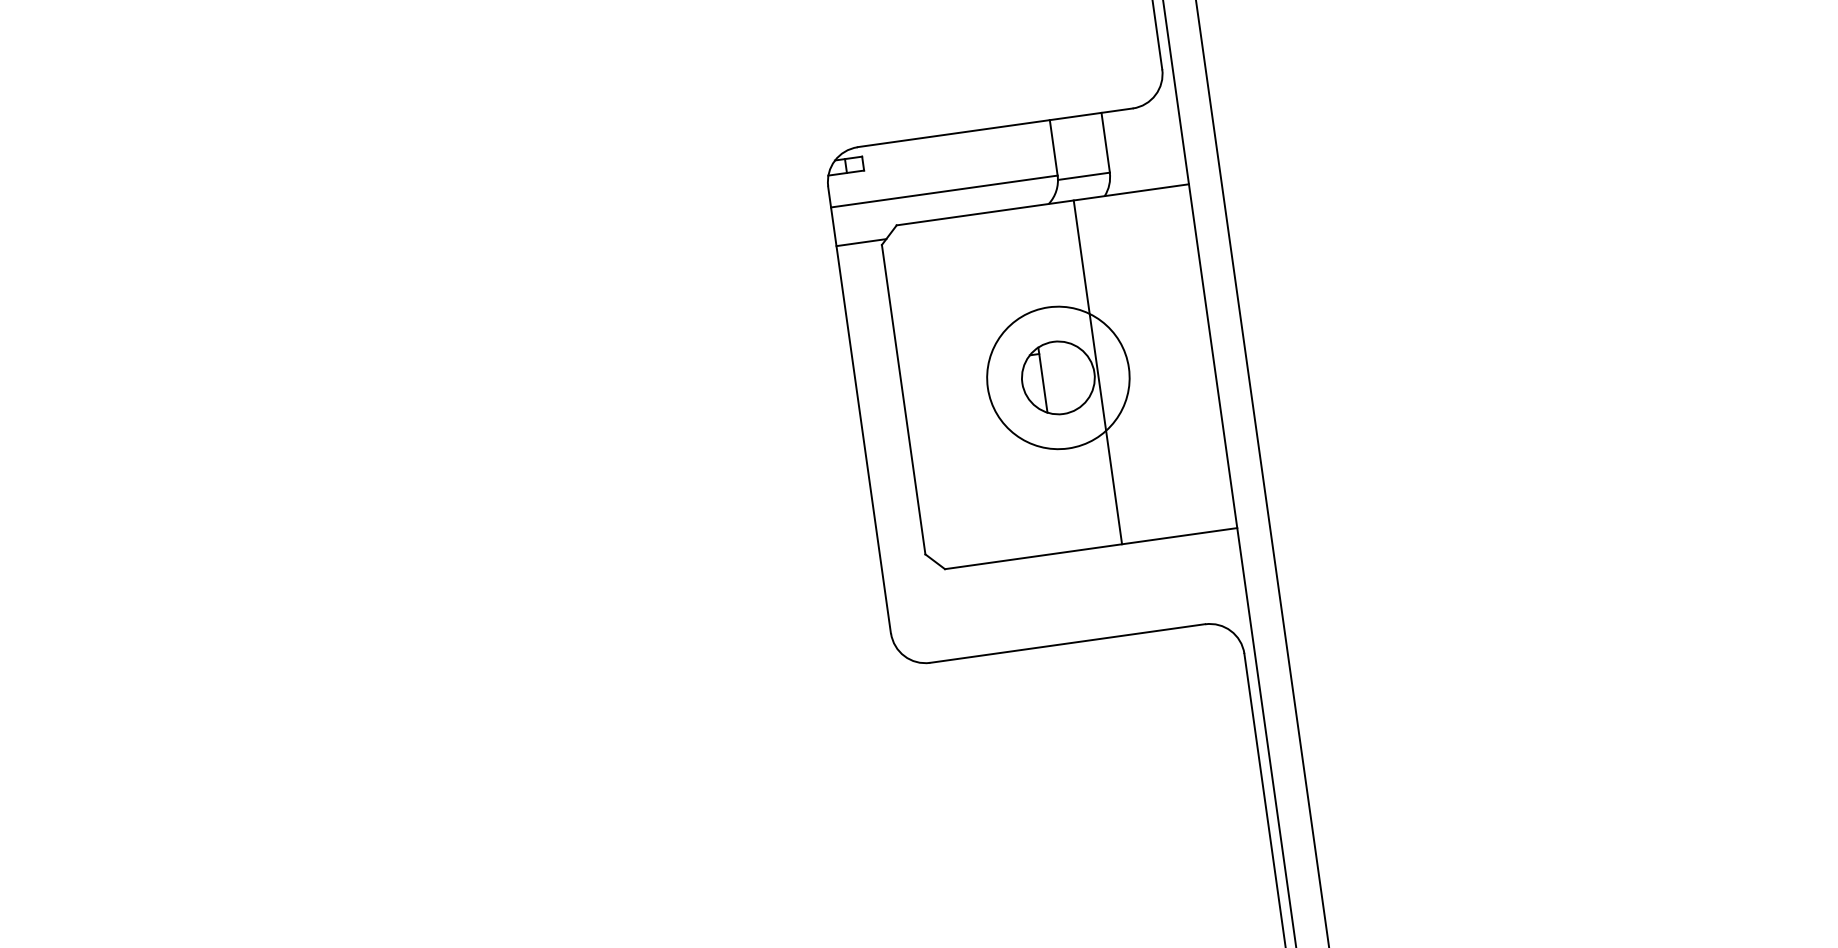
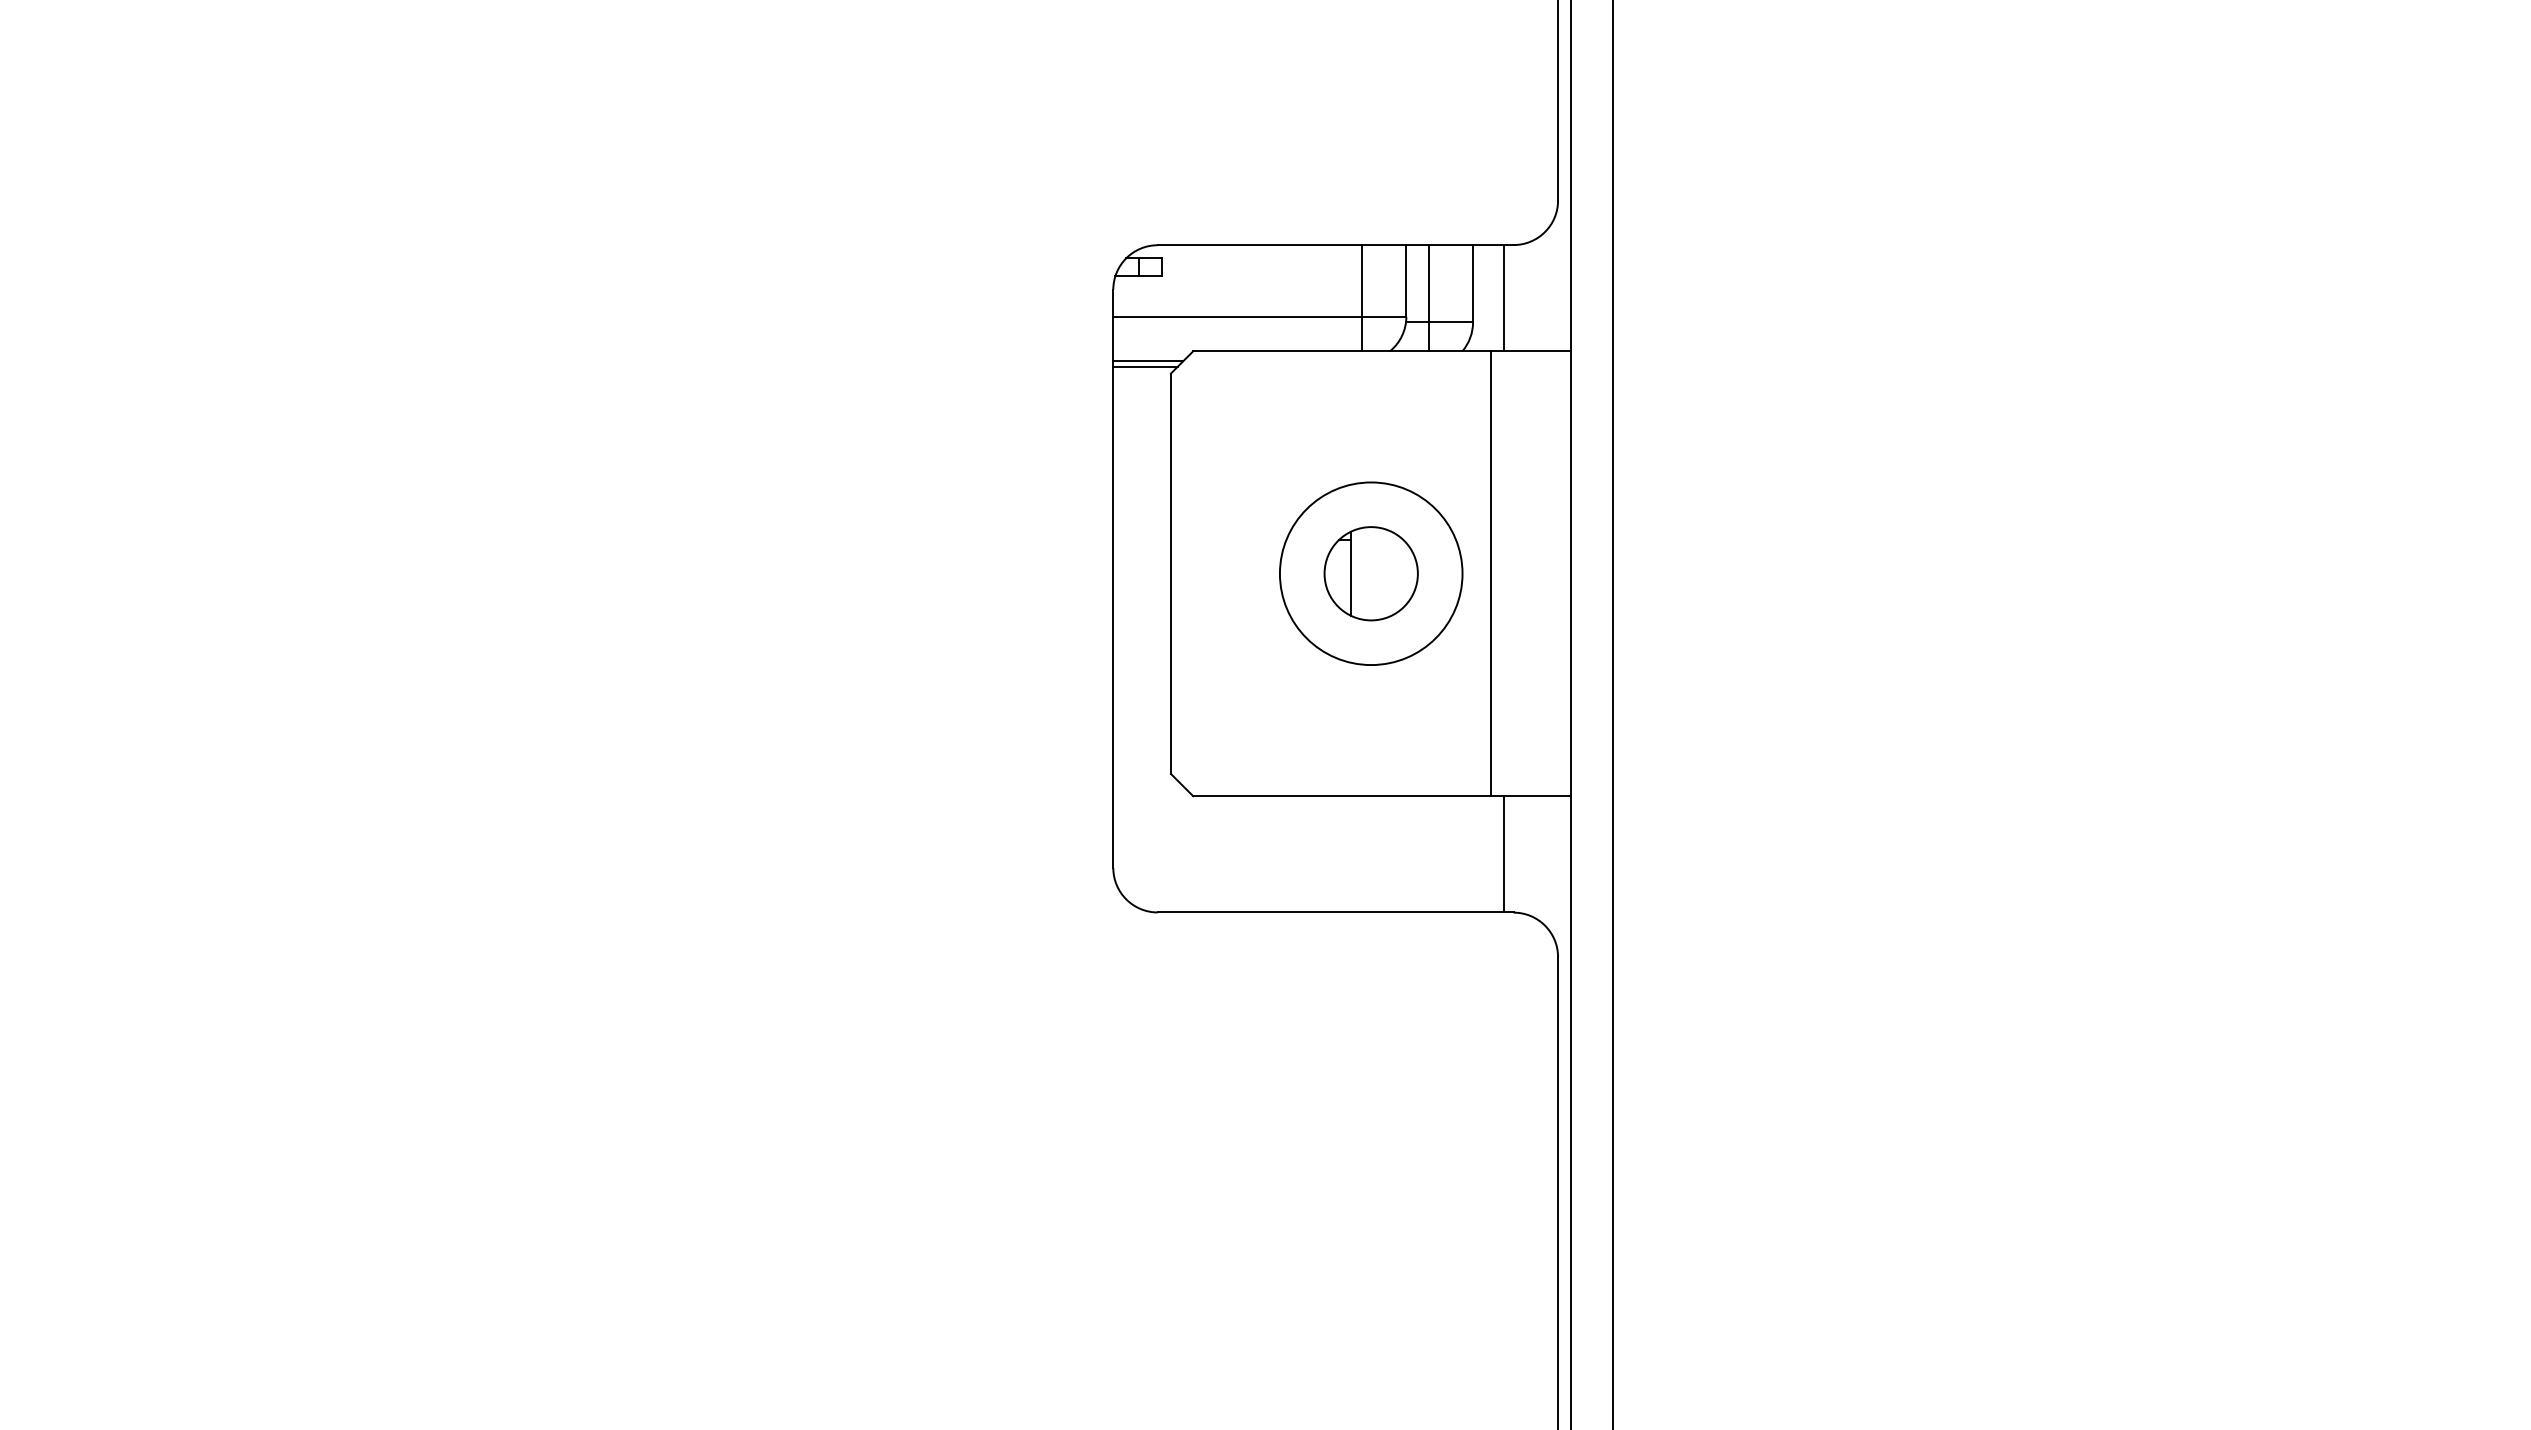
line: (1130, 150) -> (1503, 298), added
line: (1072, 159) -> (1428, 298), added
line: (1020, 166) -> (1361, 298), added
line: (863, 238) -> (1148, 361), added
line: (1097, 372) -> (1491, 573), moved
line: (1191, 580) -> (1503, 854), added

